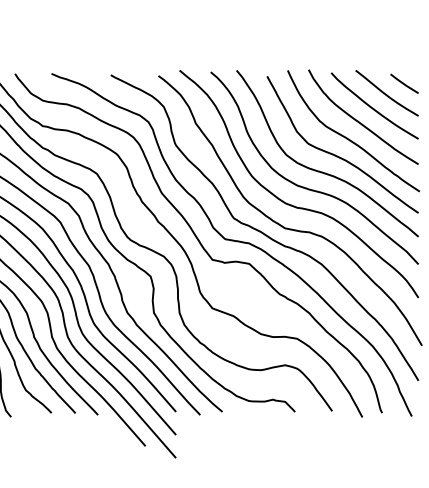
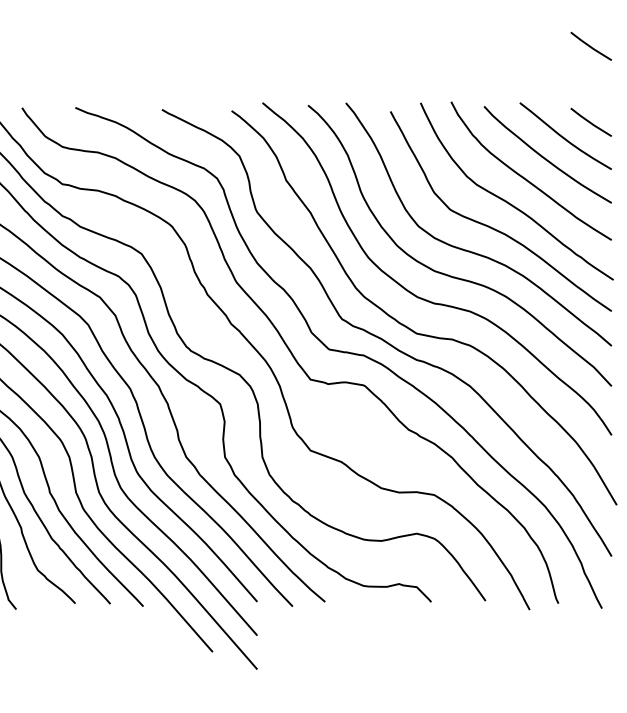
line: (404, 31) -> (591, 45), added

